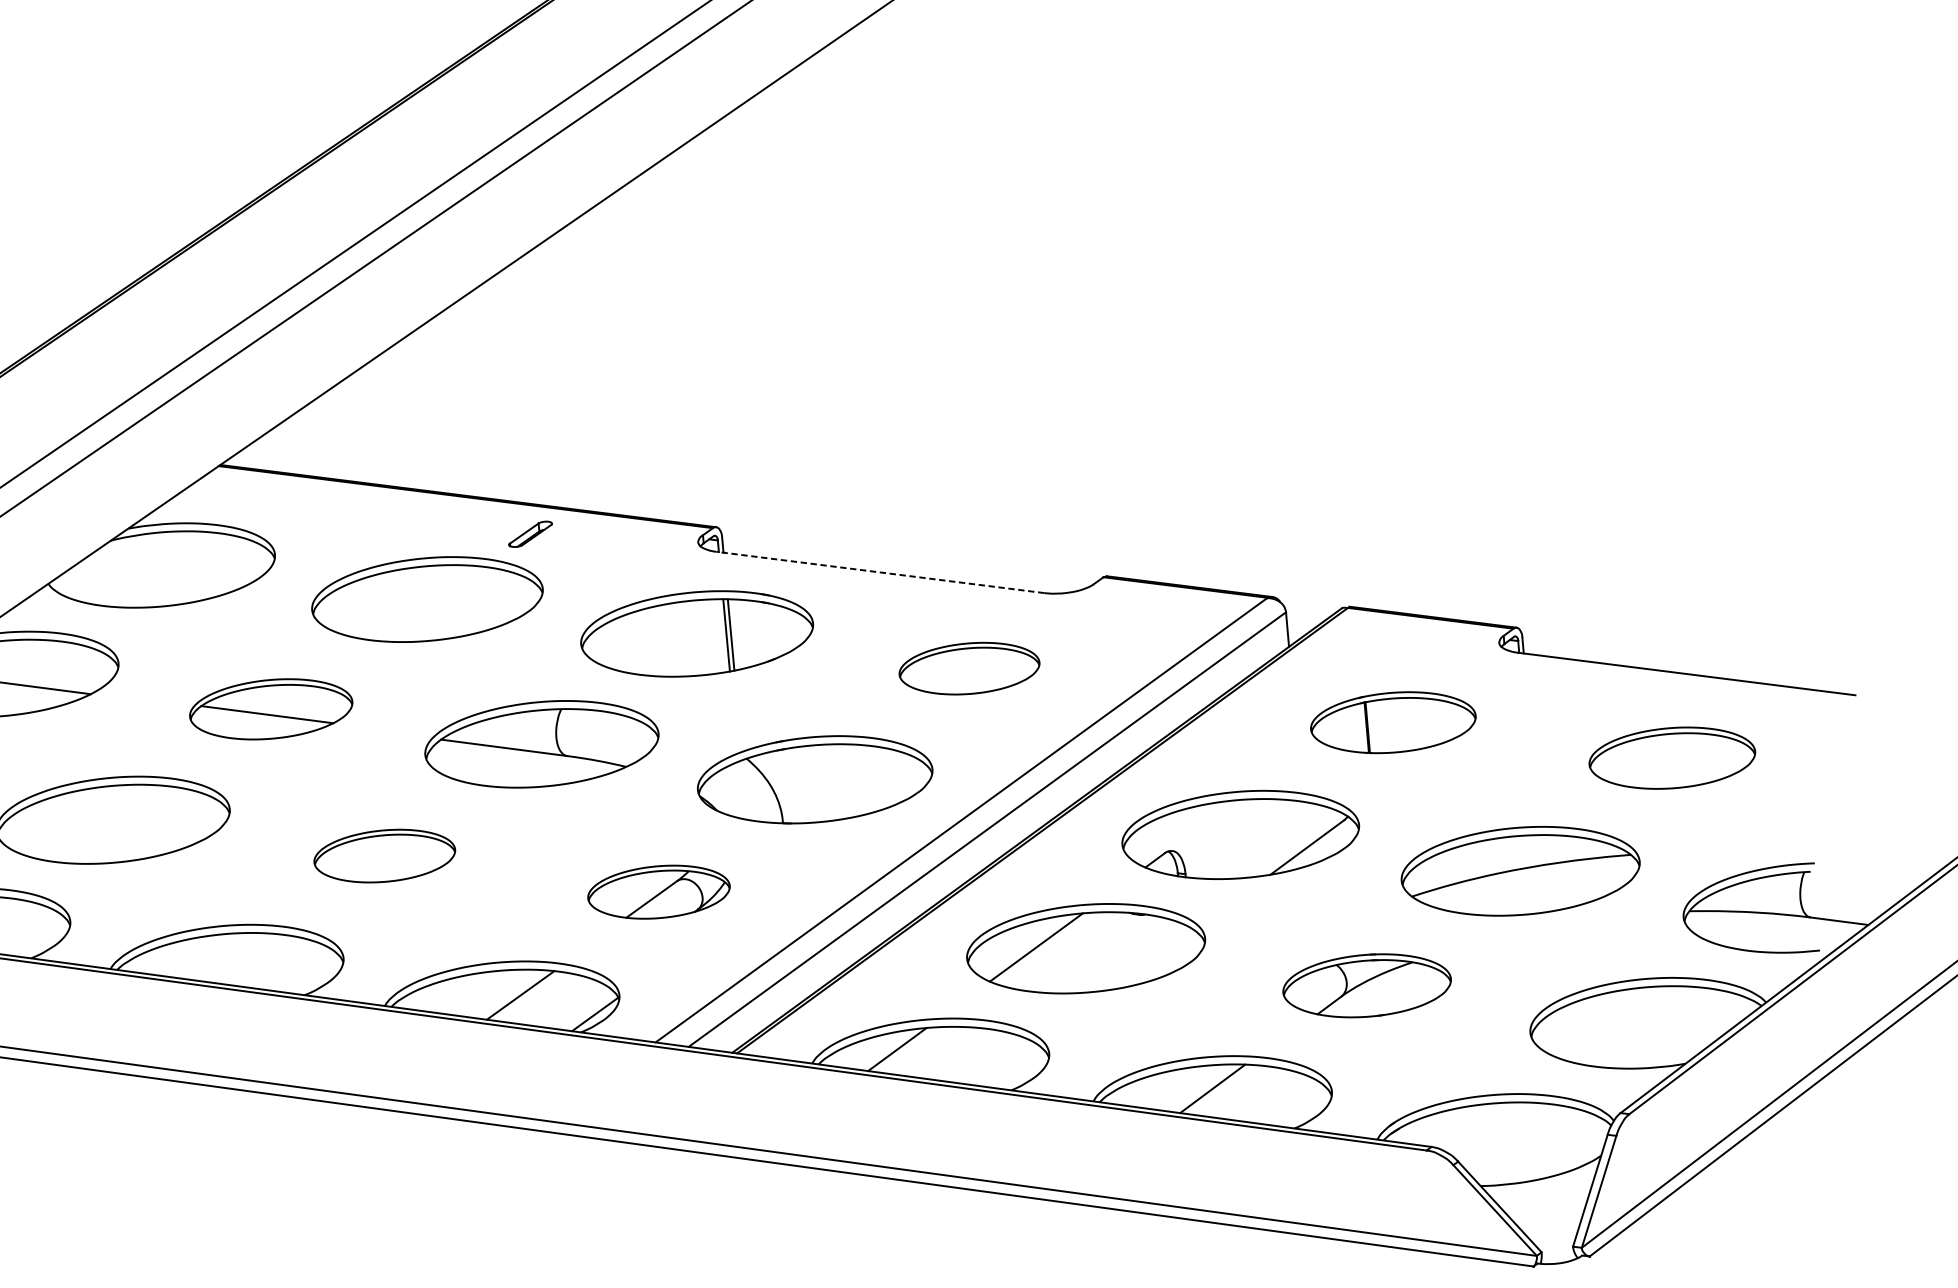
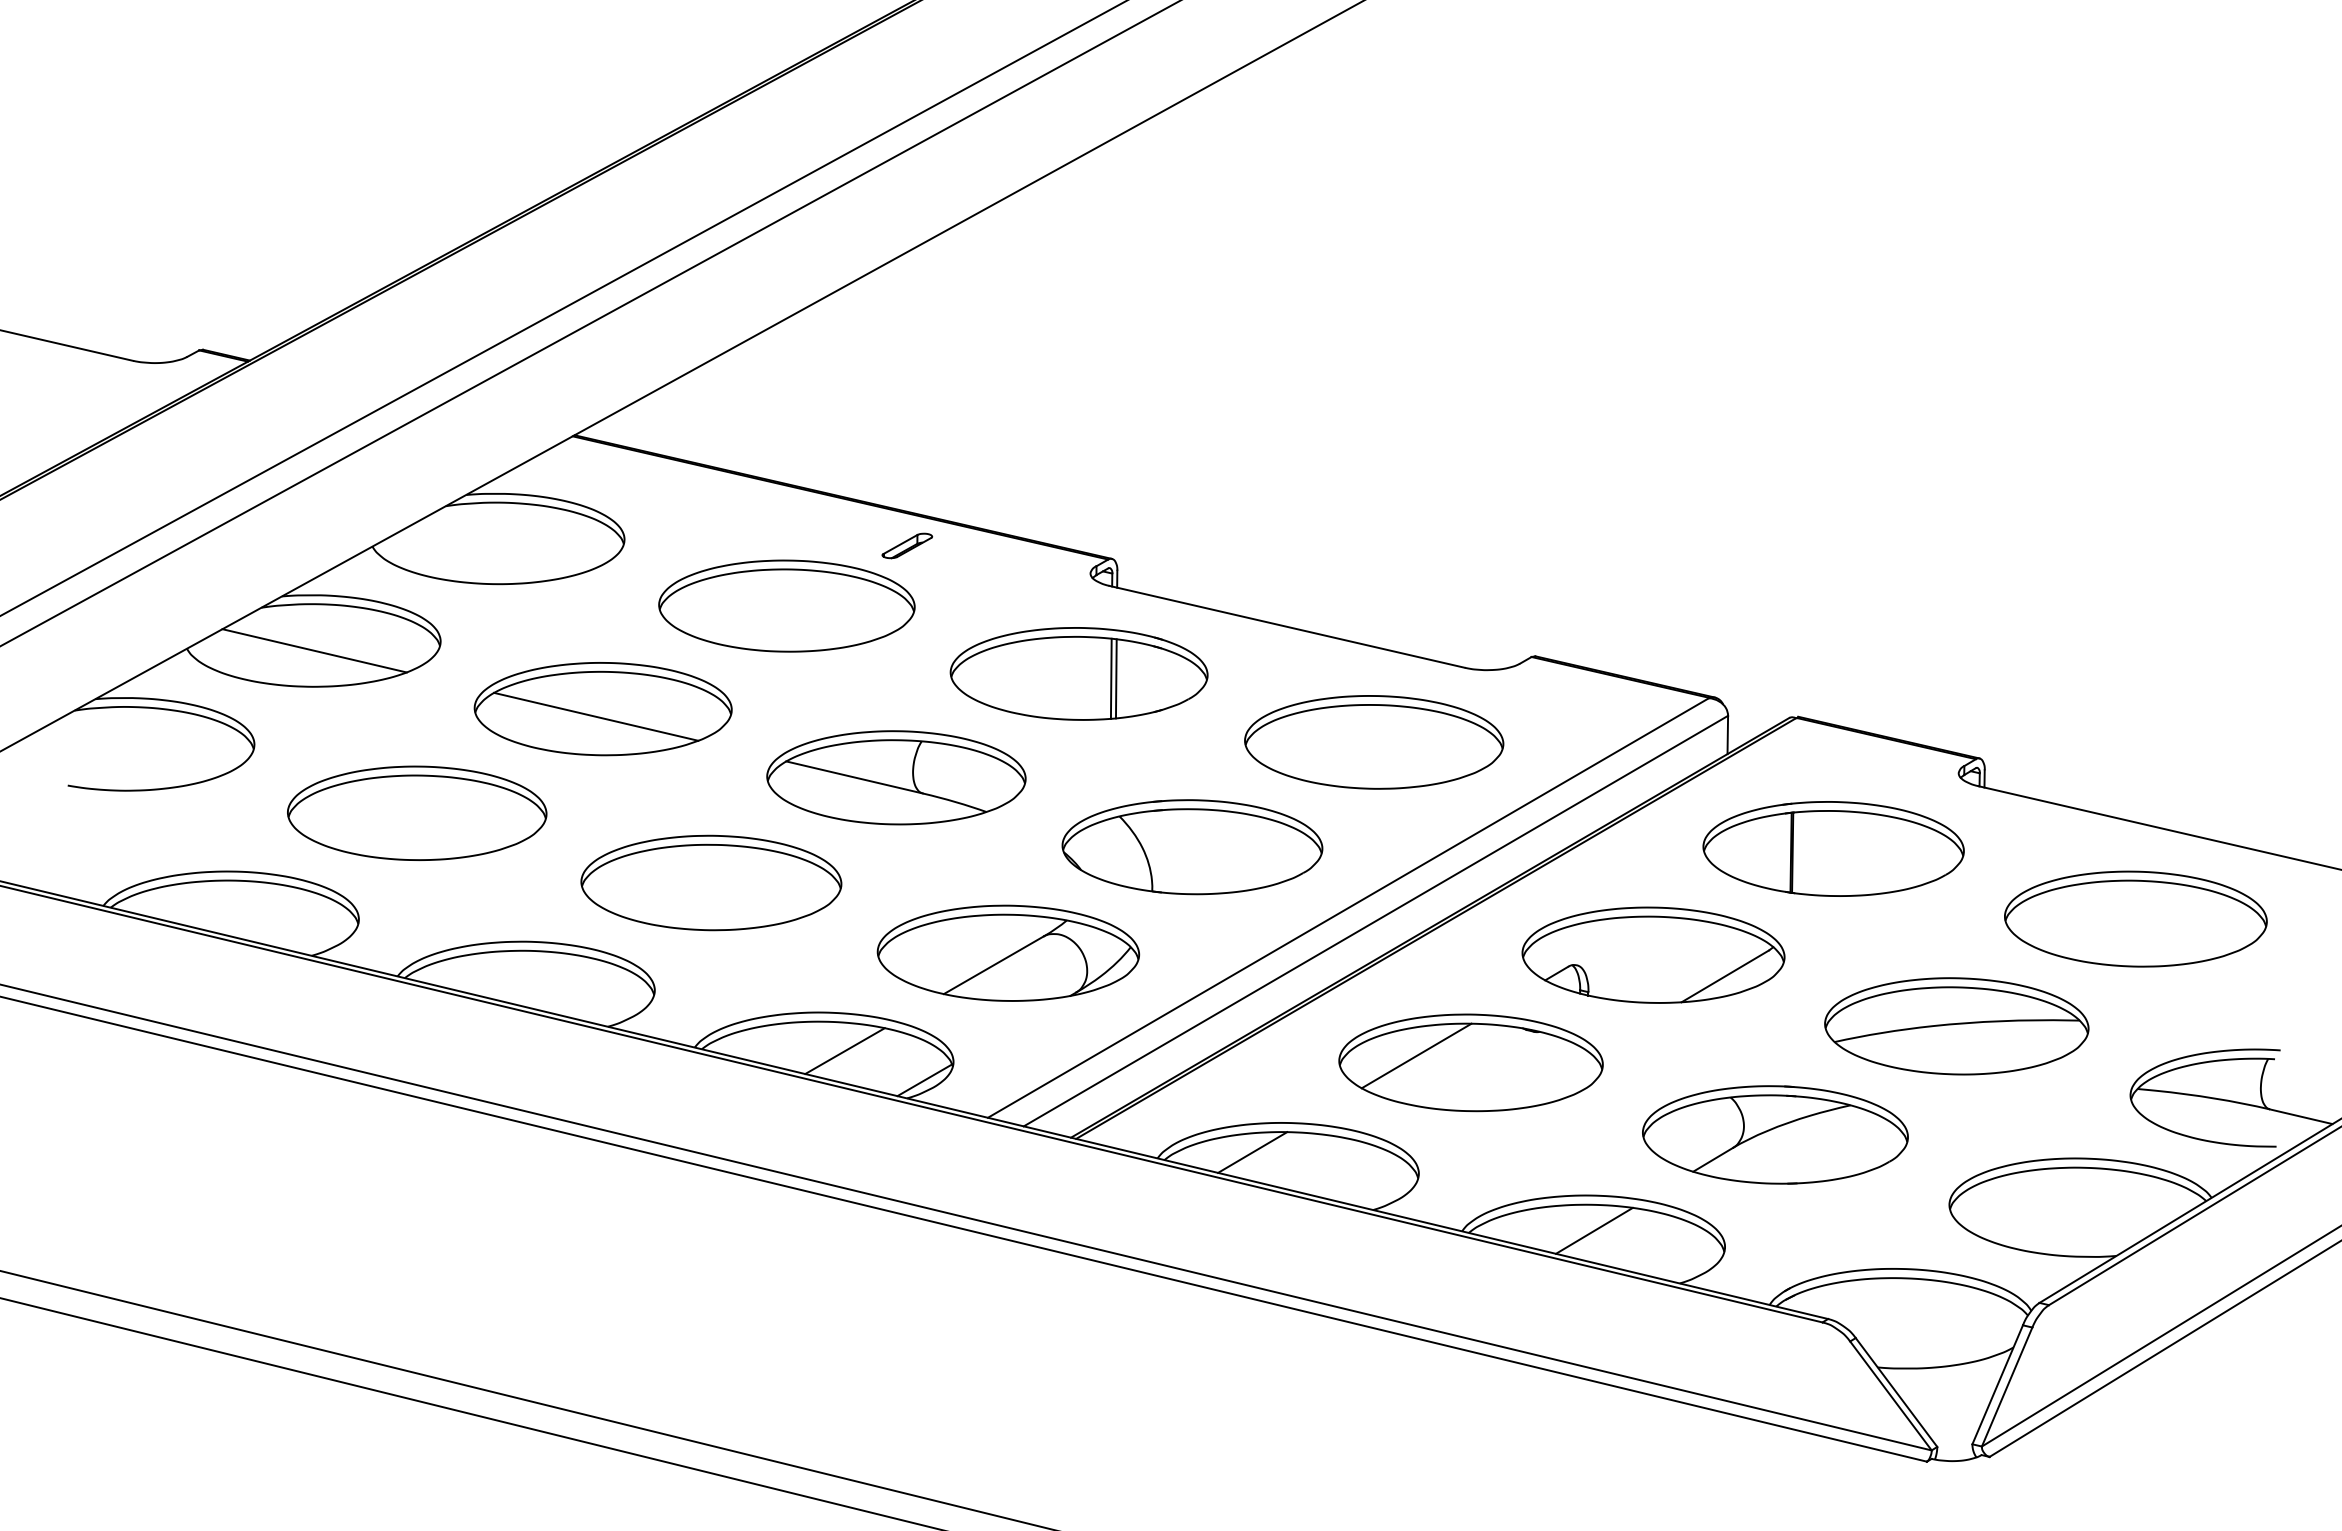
line: (879, 572) -> (1286, 626), dashed -> solid
part: (969, 668) -> (1374, 742), size x1.67
part: (270, 709) -> (602, 709), size x1.43
part: (1393, 722) -> (1833, 848), size x1.43
part: (1671, 757) -> (2135, 918), size x1.43
part: (384, 855) -> (711, 882), size x1.67
part: (658, 891) -> (1008, 952), size x1.67
part: (1367, 985) -> (1775, 1134), size x1.43

